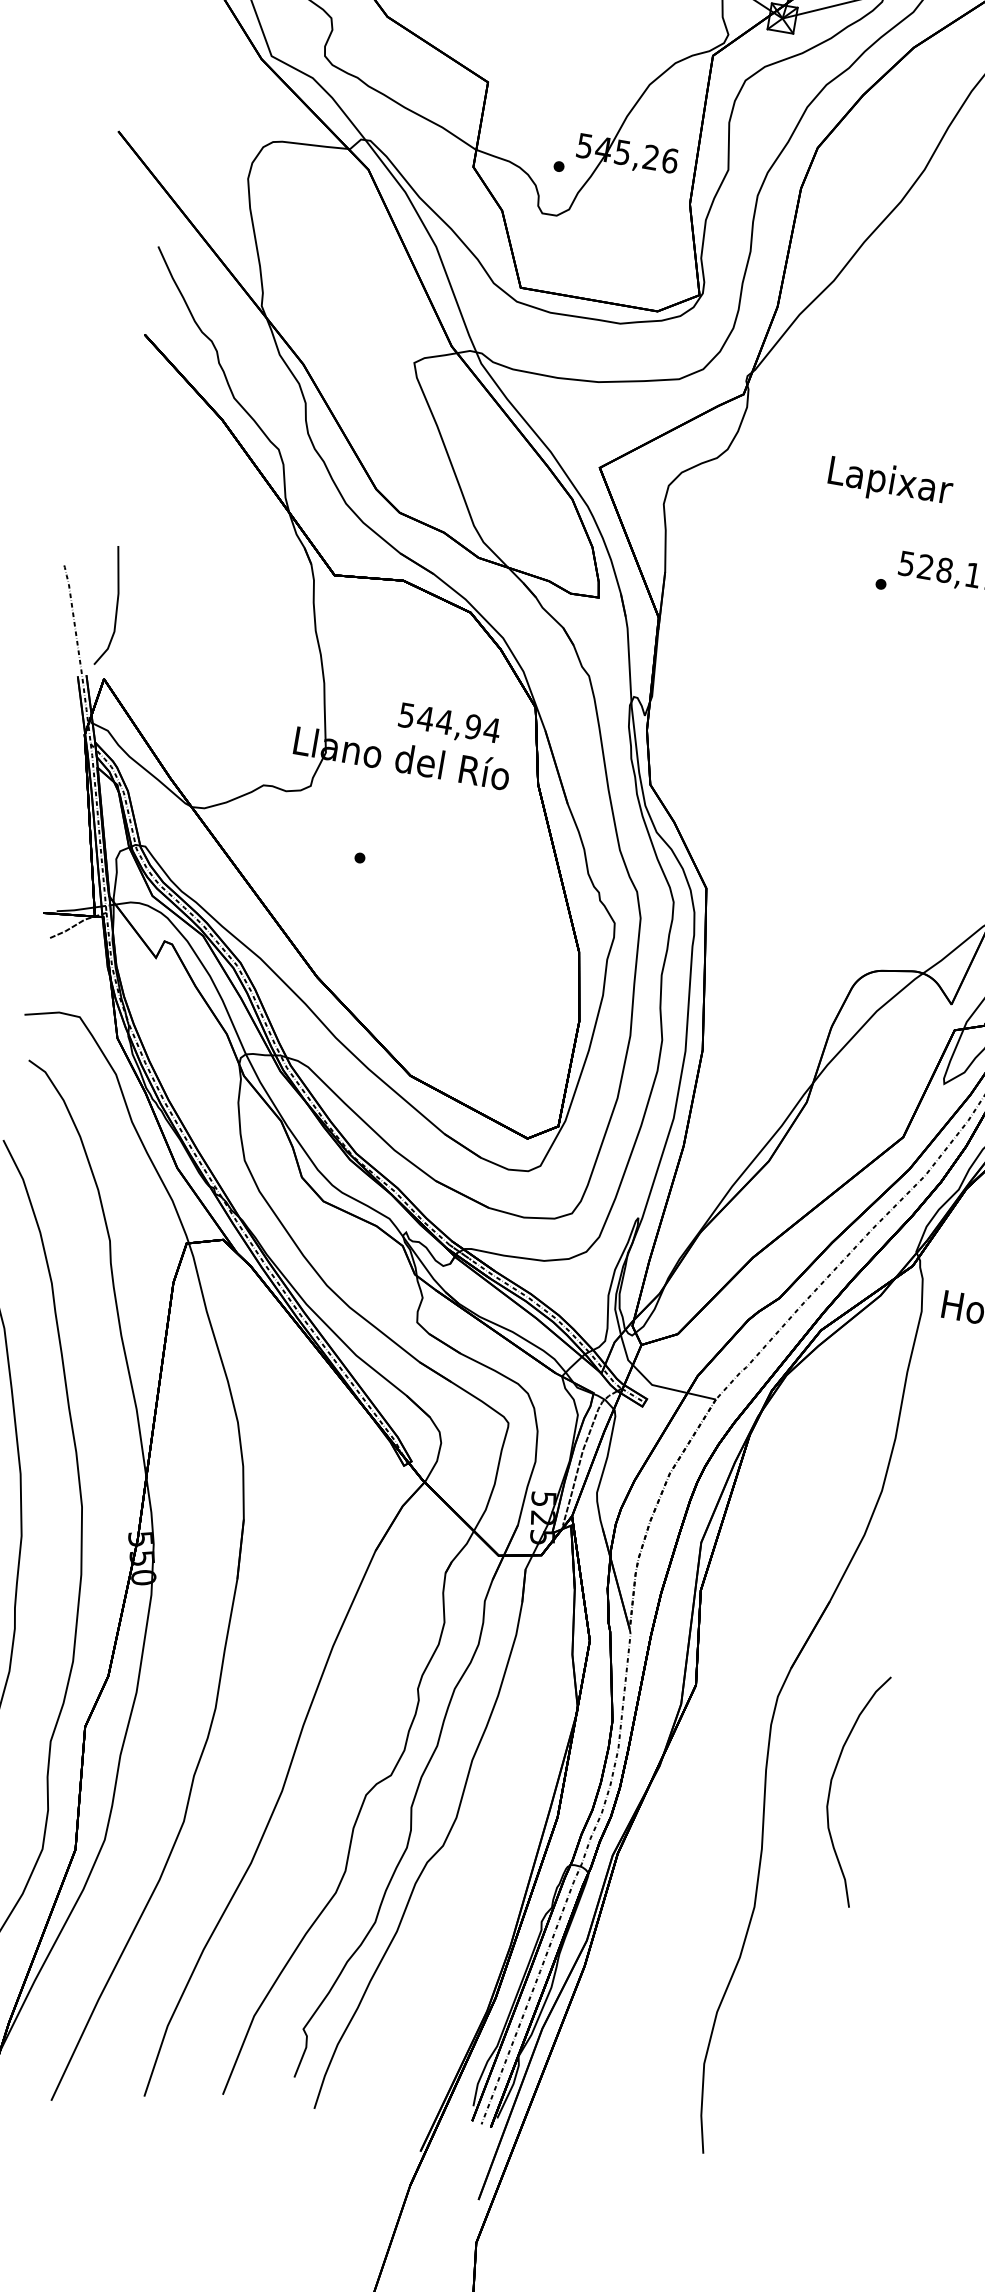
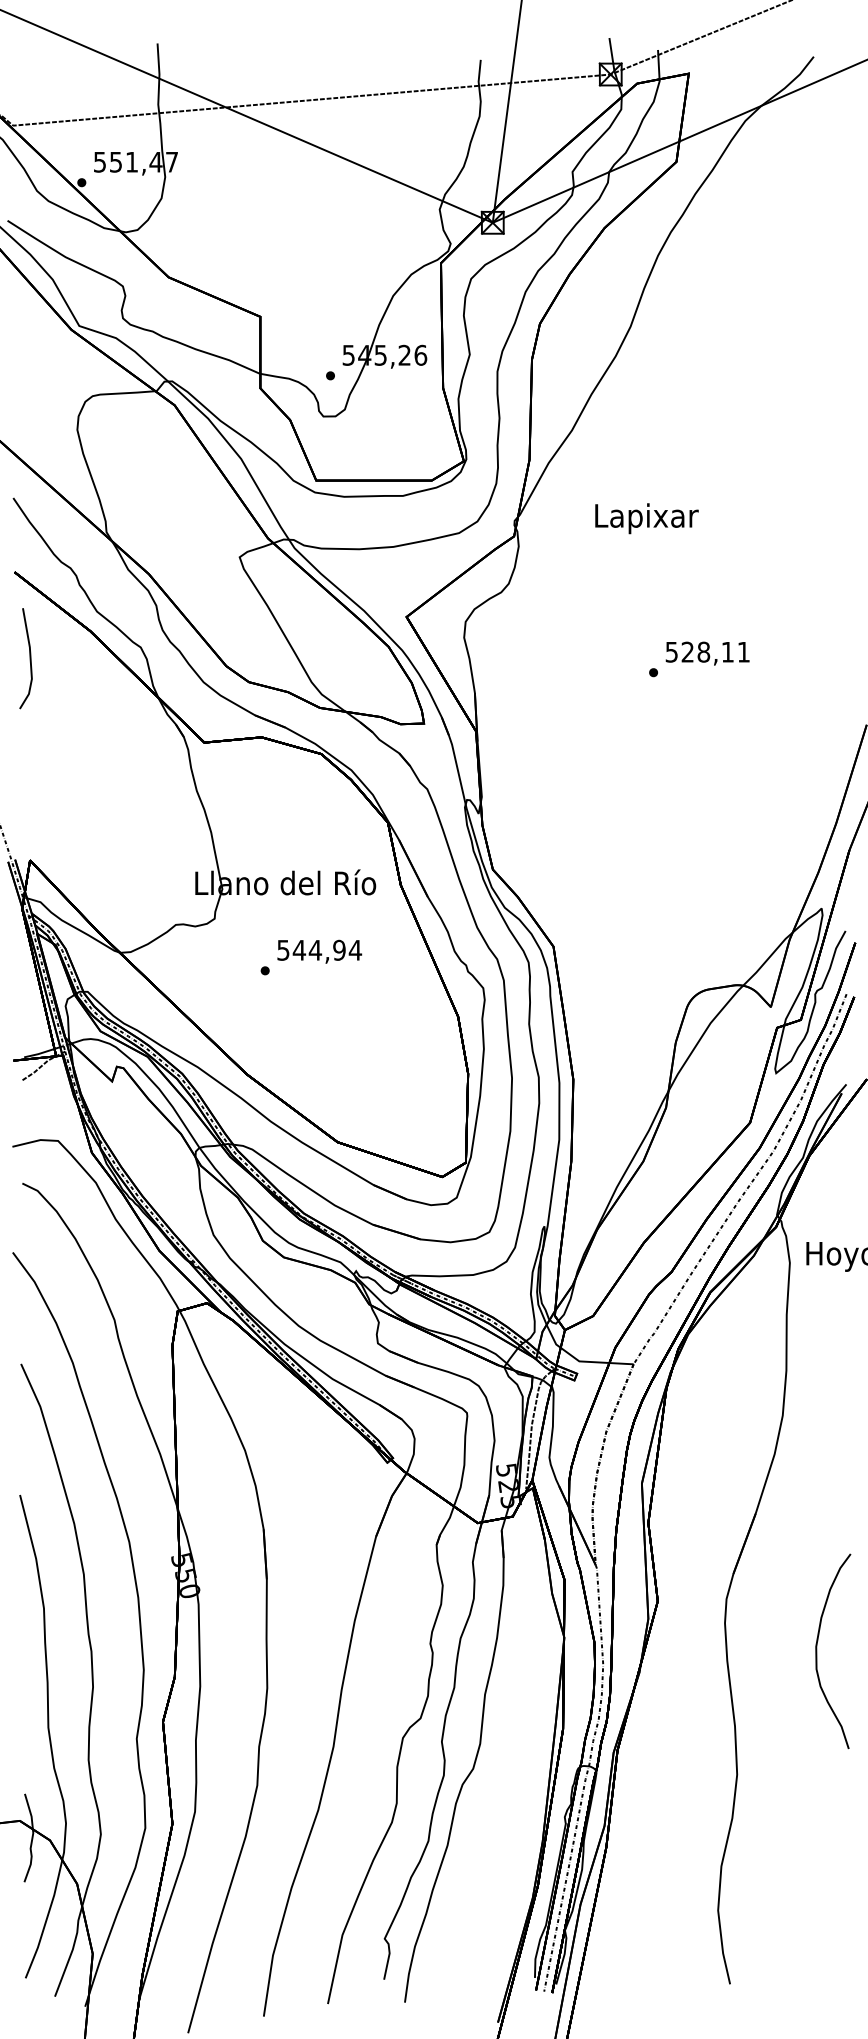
text: (889, 483) -> (646, 518), moved
line: (115, 606) -> (29, 658), moved
text: (449, 724) -> (319, 951), moved
curve: (831, 1785) -> (817, 1651), moved

